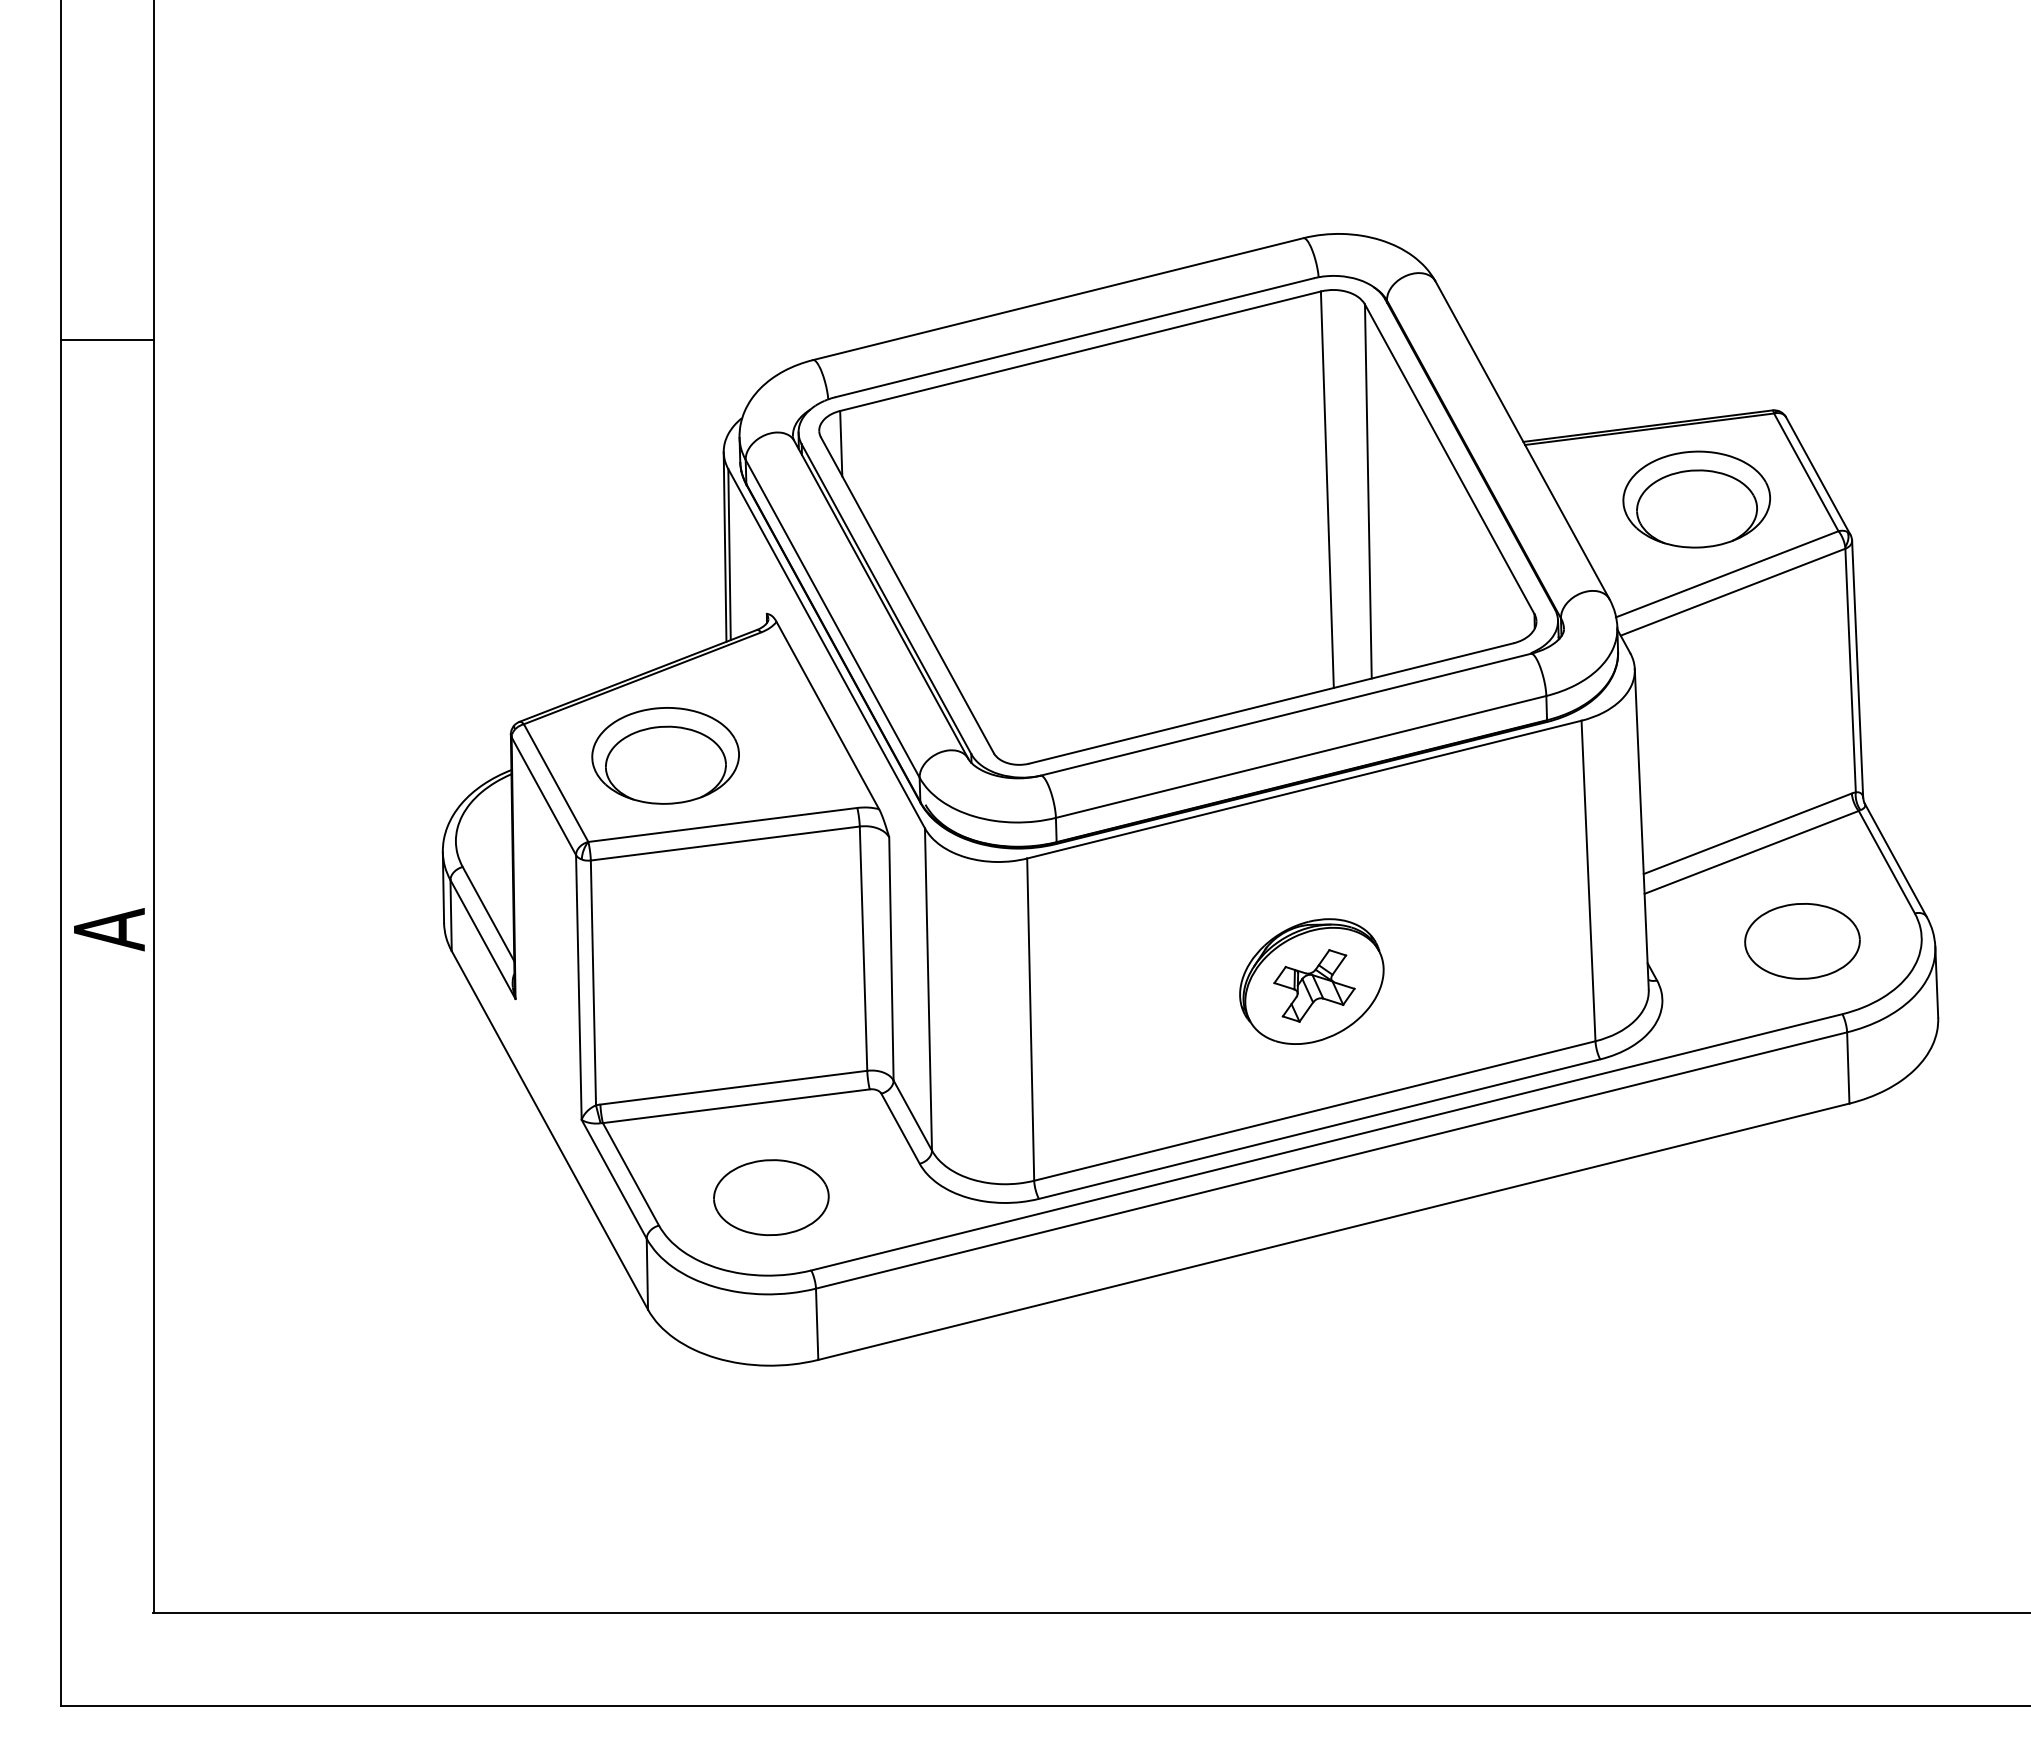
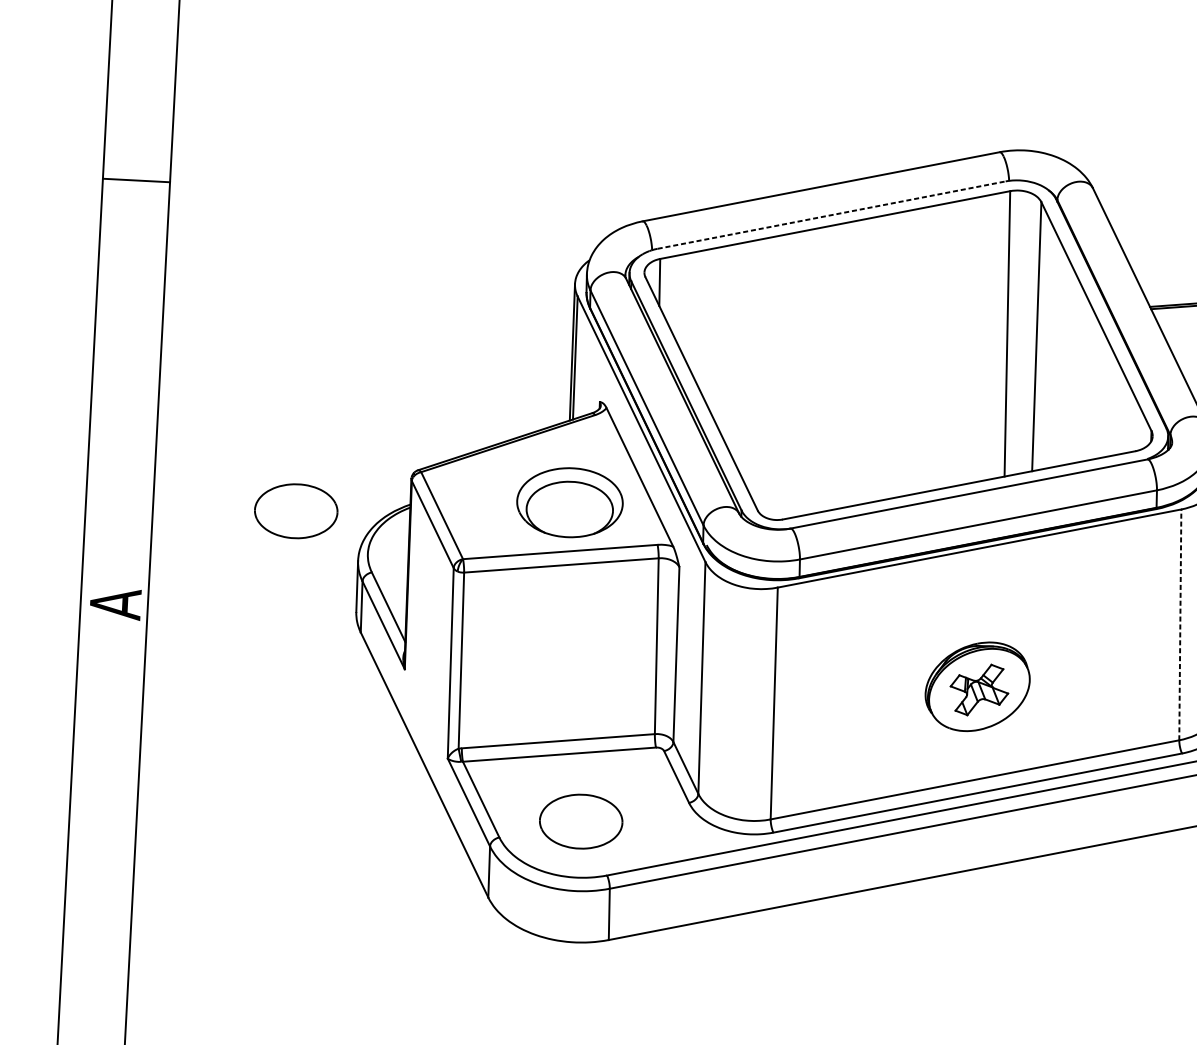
line: (1075, 337) -> (832, 215), solid -> dashed
part: (665, 755) -> (569, 502), moved
part: (353, 787) -> (296, 511), added
line: (1588, 880) -> (1180, 624), solid -> dashed

